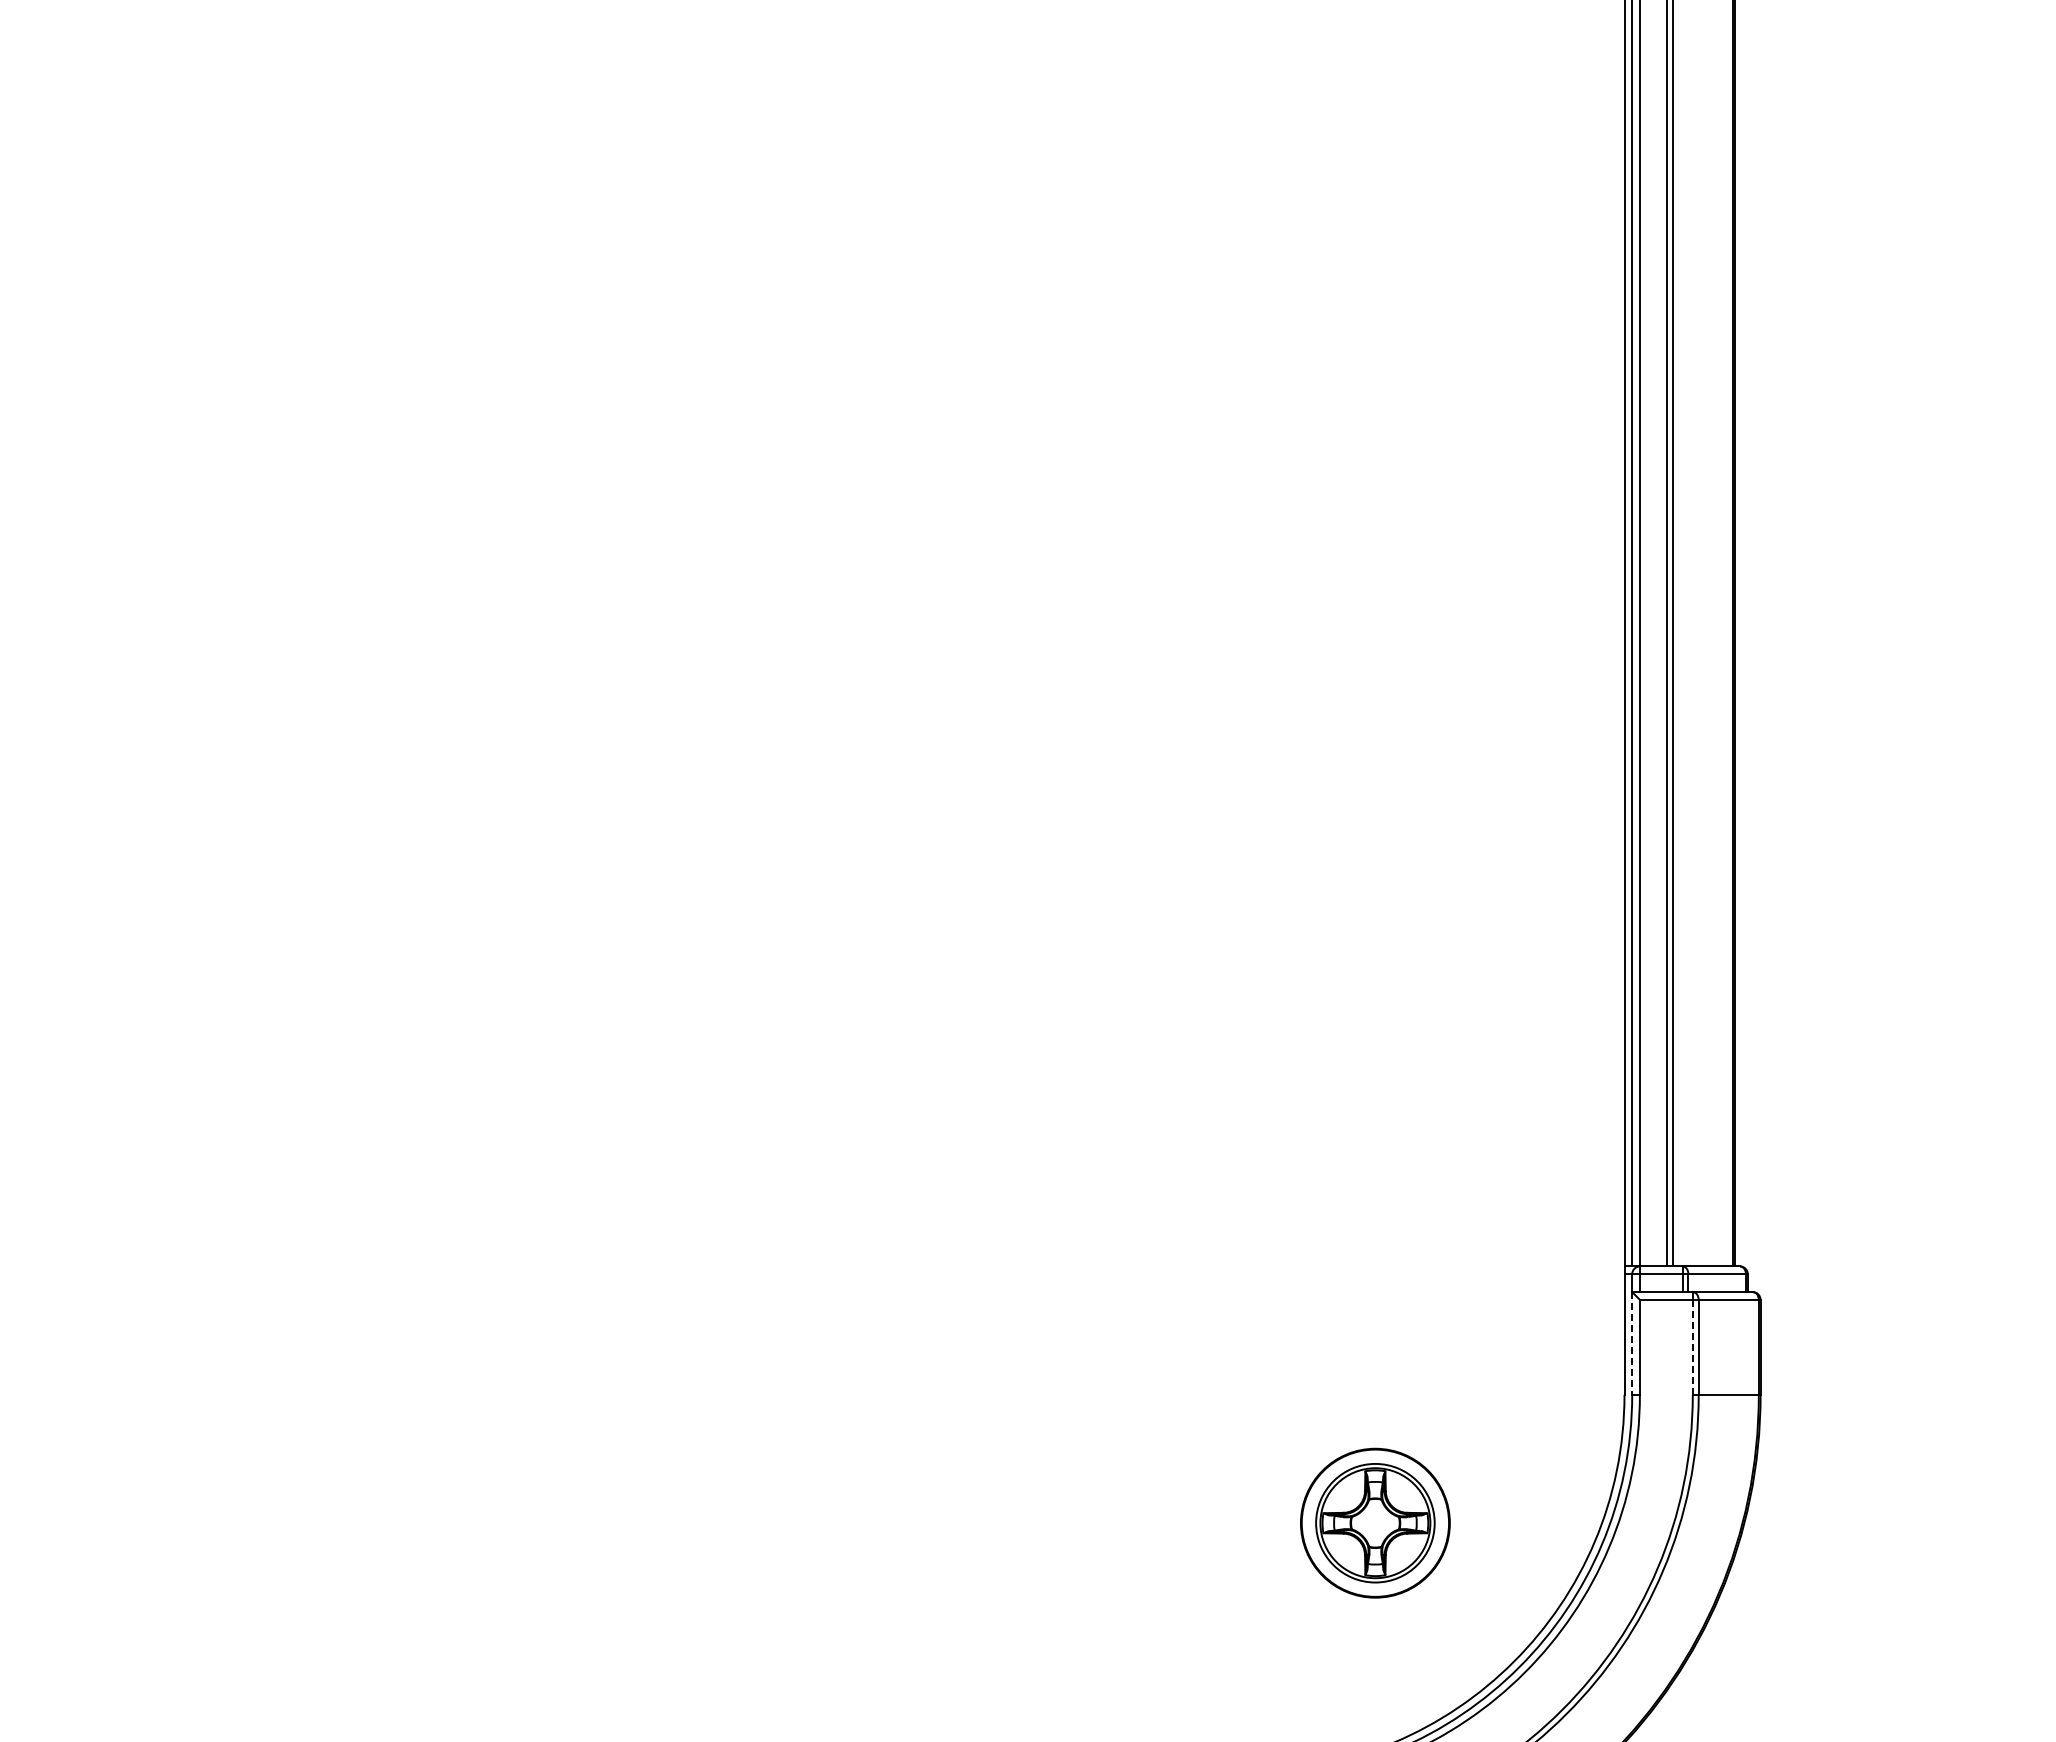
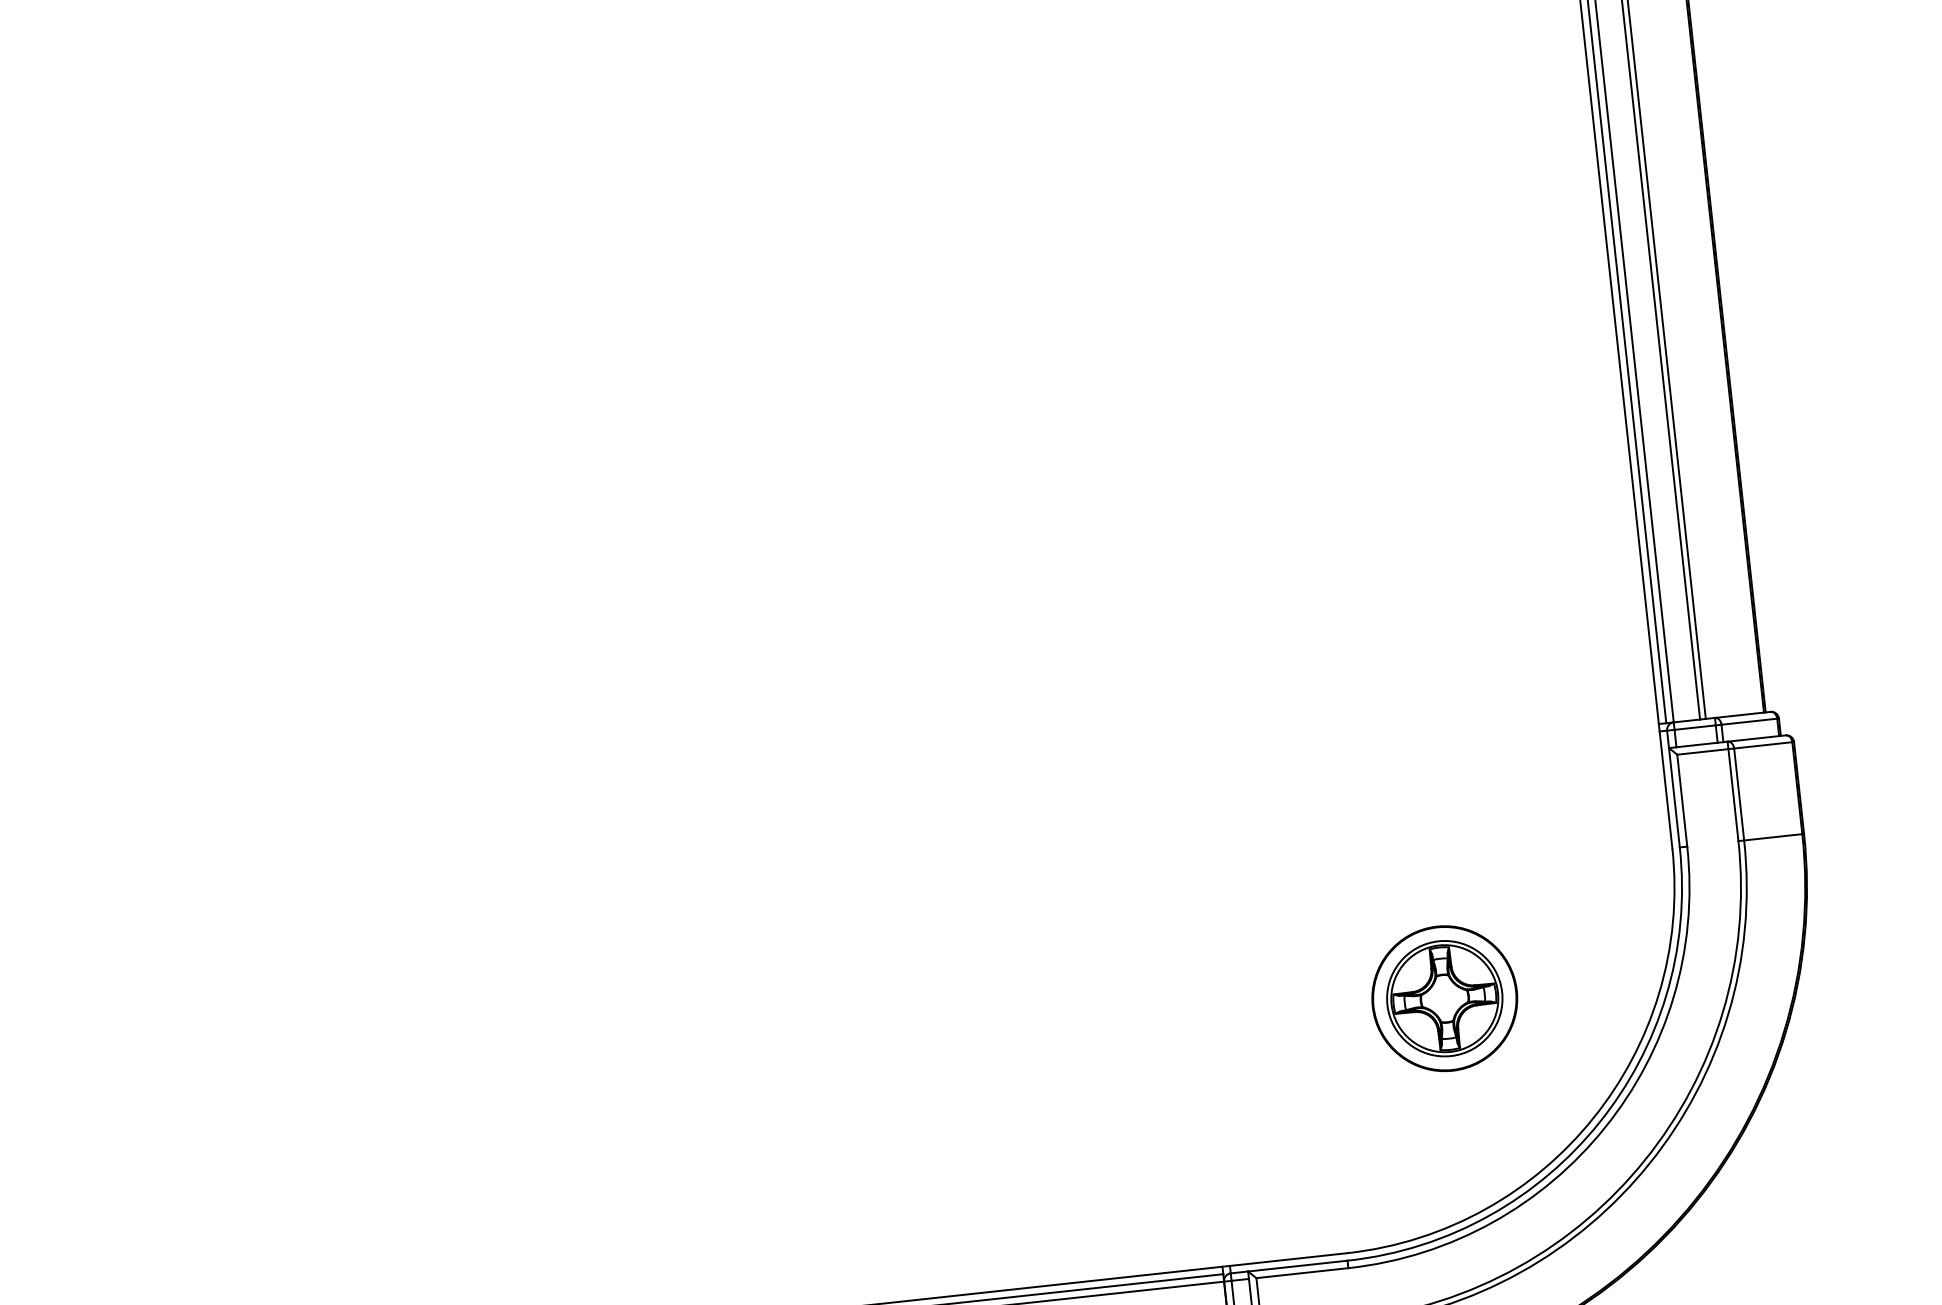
line: (1632, 1343) -> (1674, 797), dashed -> solid
line: (1692, 1347) -> (1733, 795), dashed -> solid

